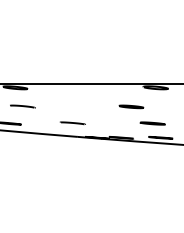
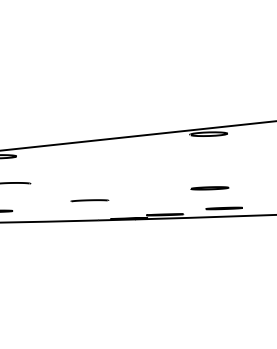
line: (131, 106) -> (175, 166), removed

